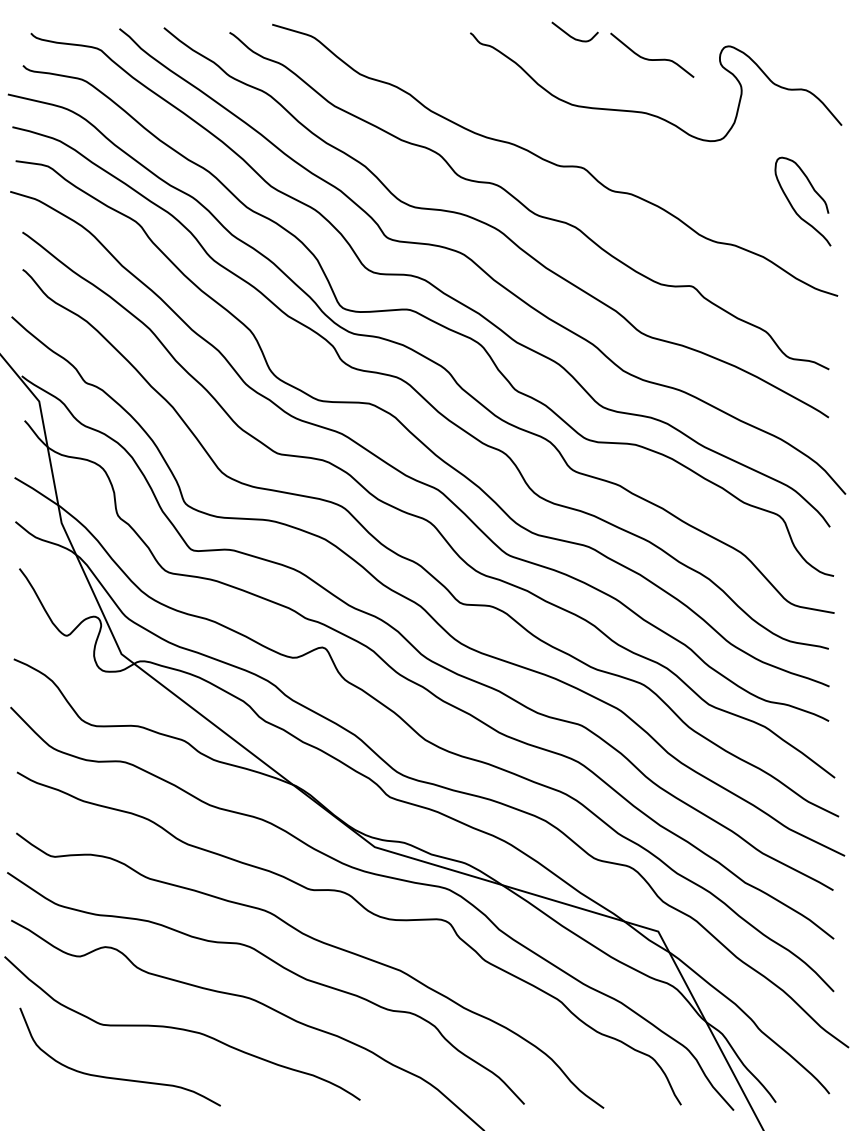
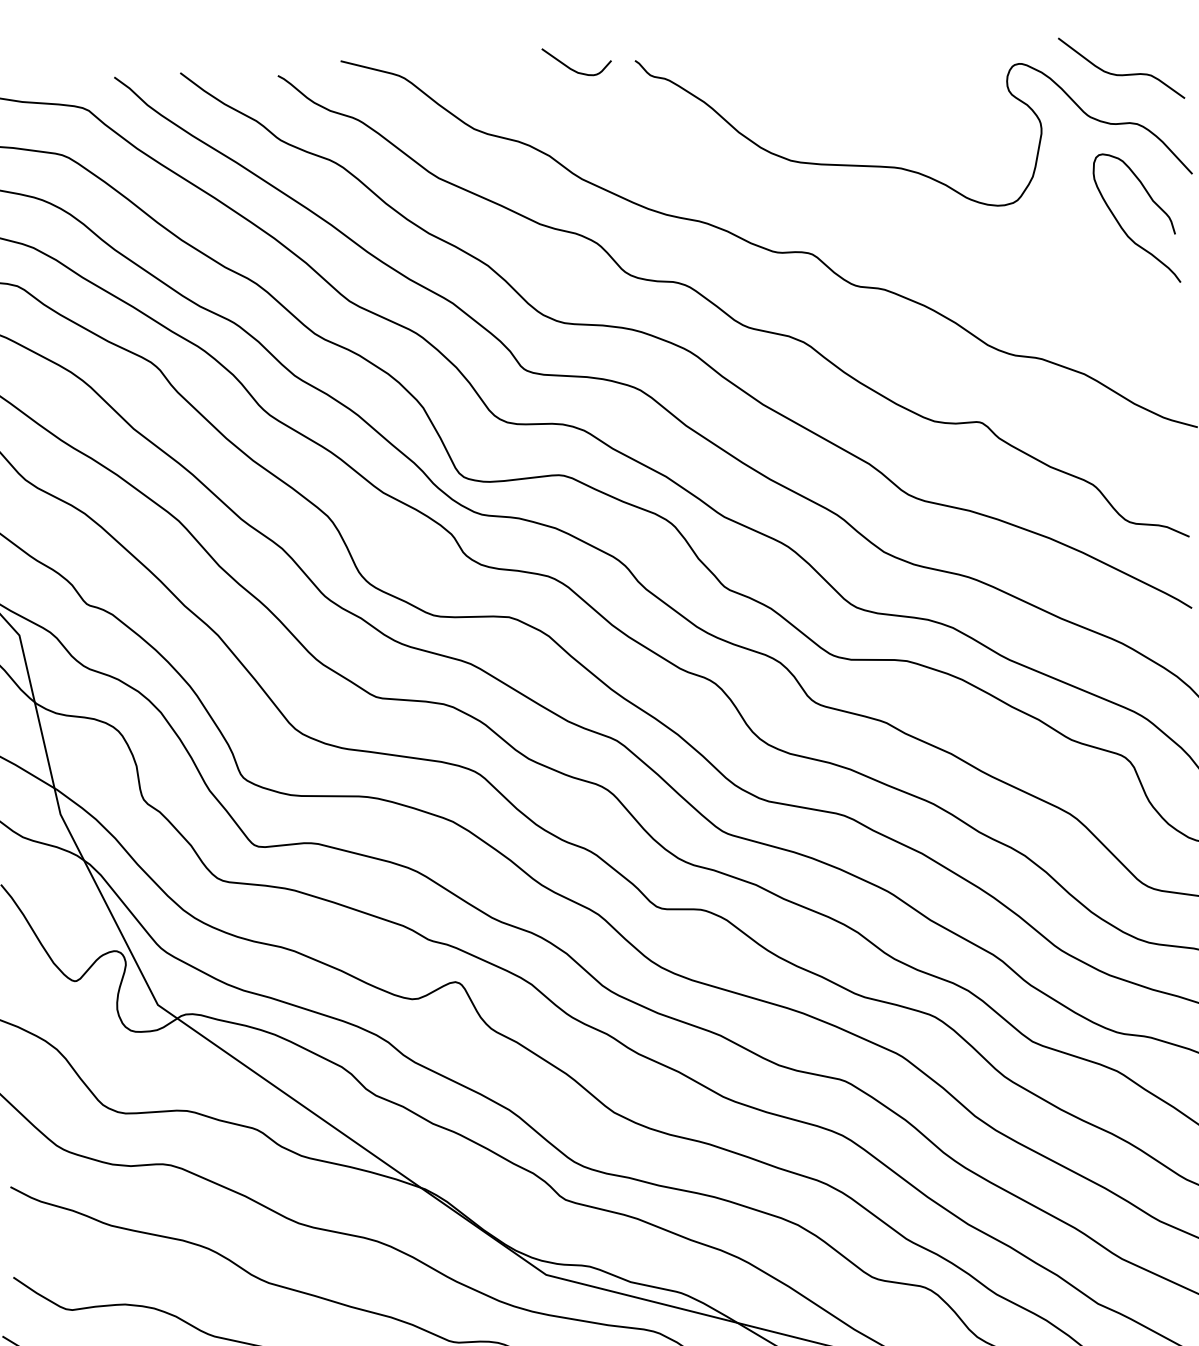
curve: (572, 36) -> (573, 68), moved
curve: (652, 59) -> (1122, 74), moved
curve: (794, 208) -> (1124, 228), moved

